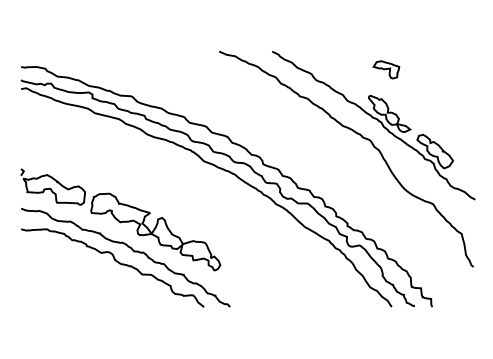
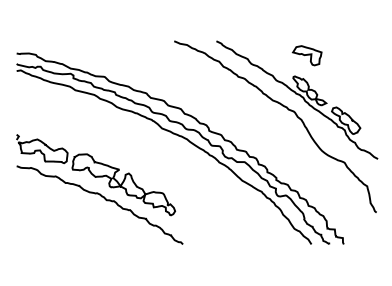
part: (386, 69) -> (307, 55), size x1.4
curve: (116, 262) -> (92, 209), removed

